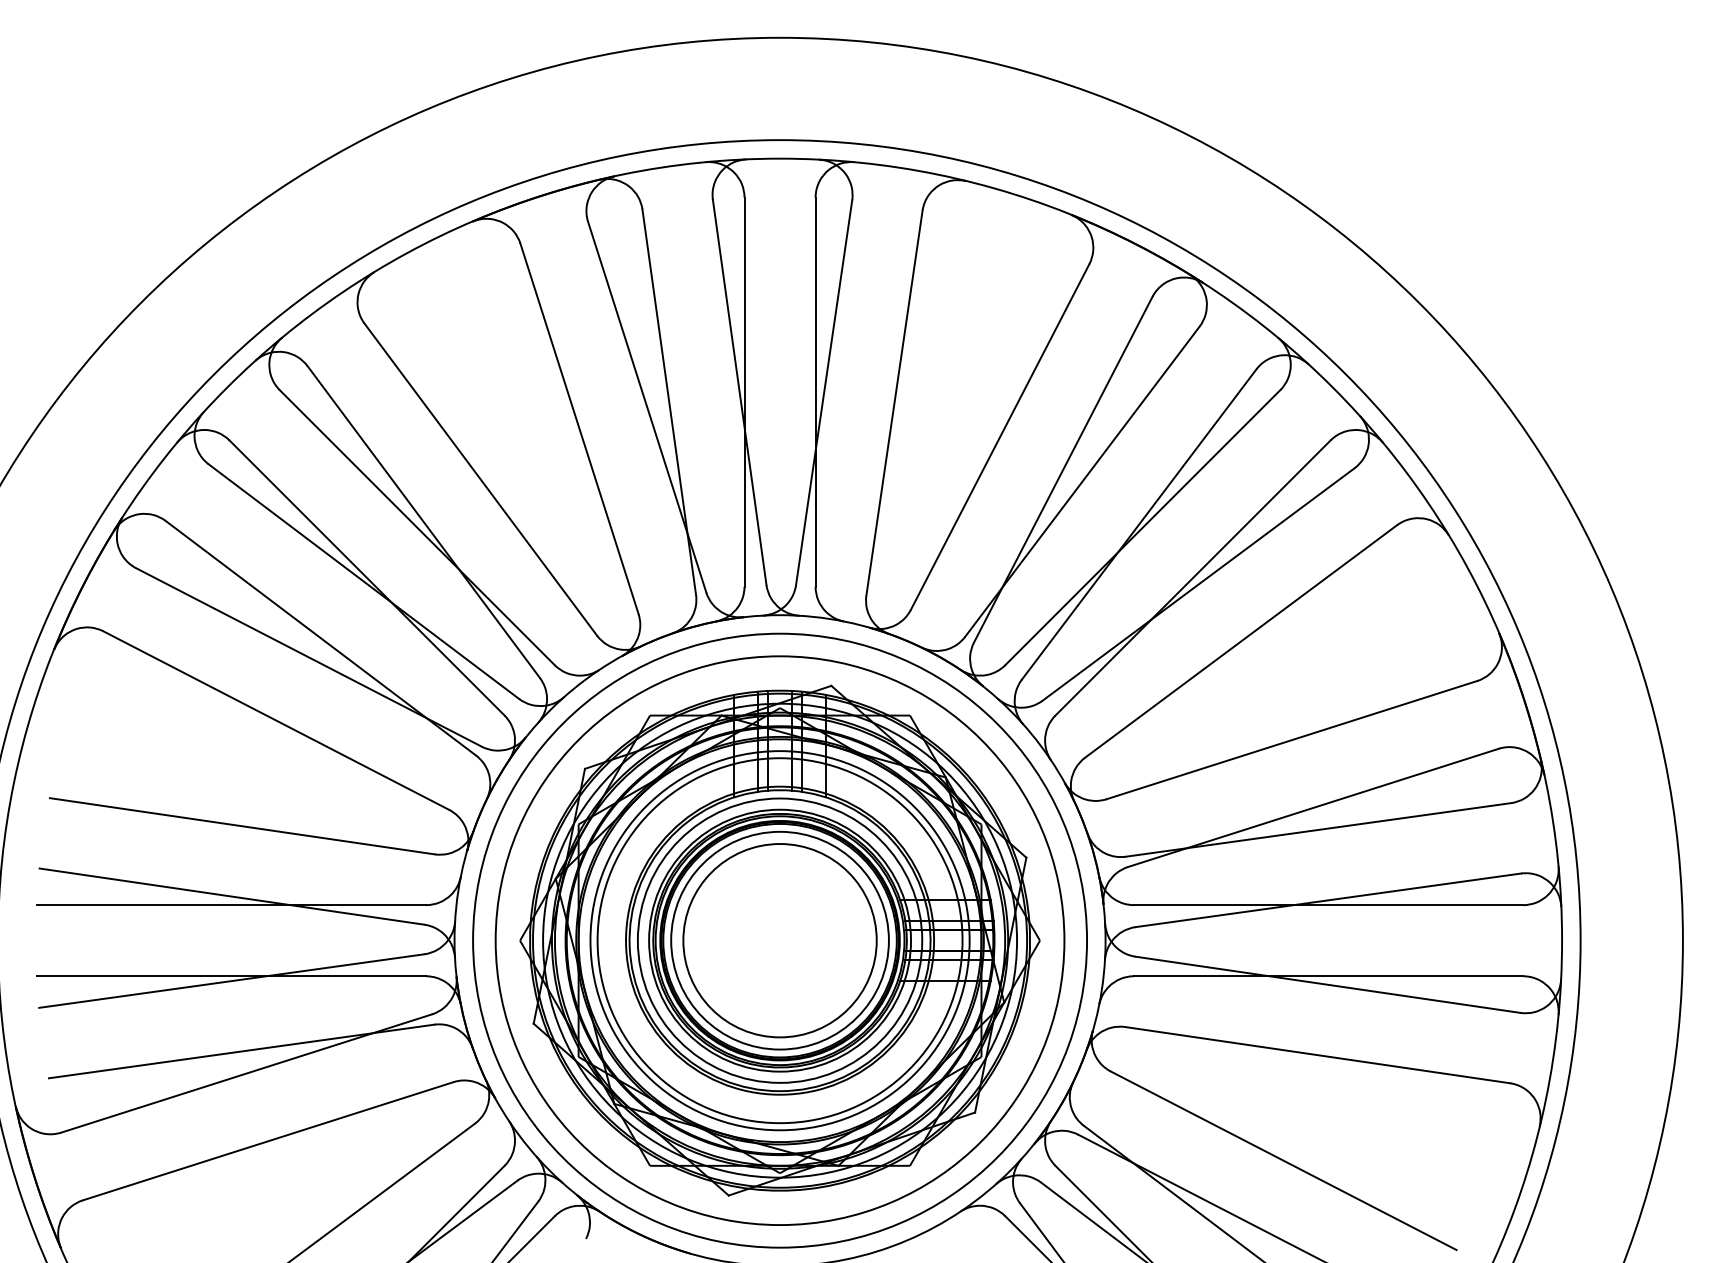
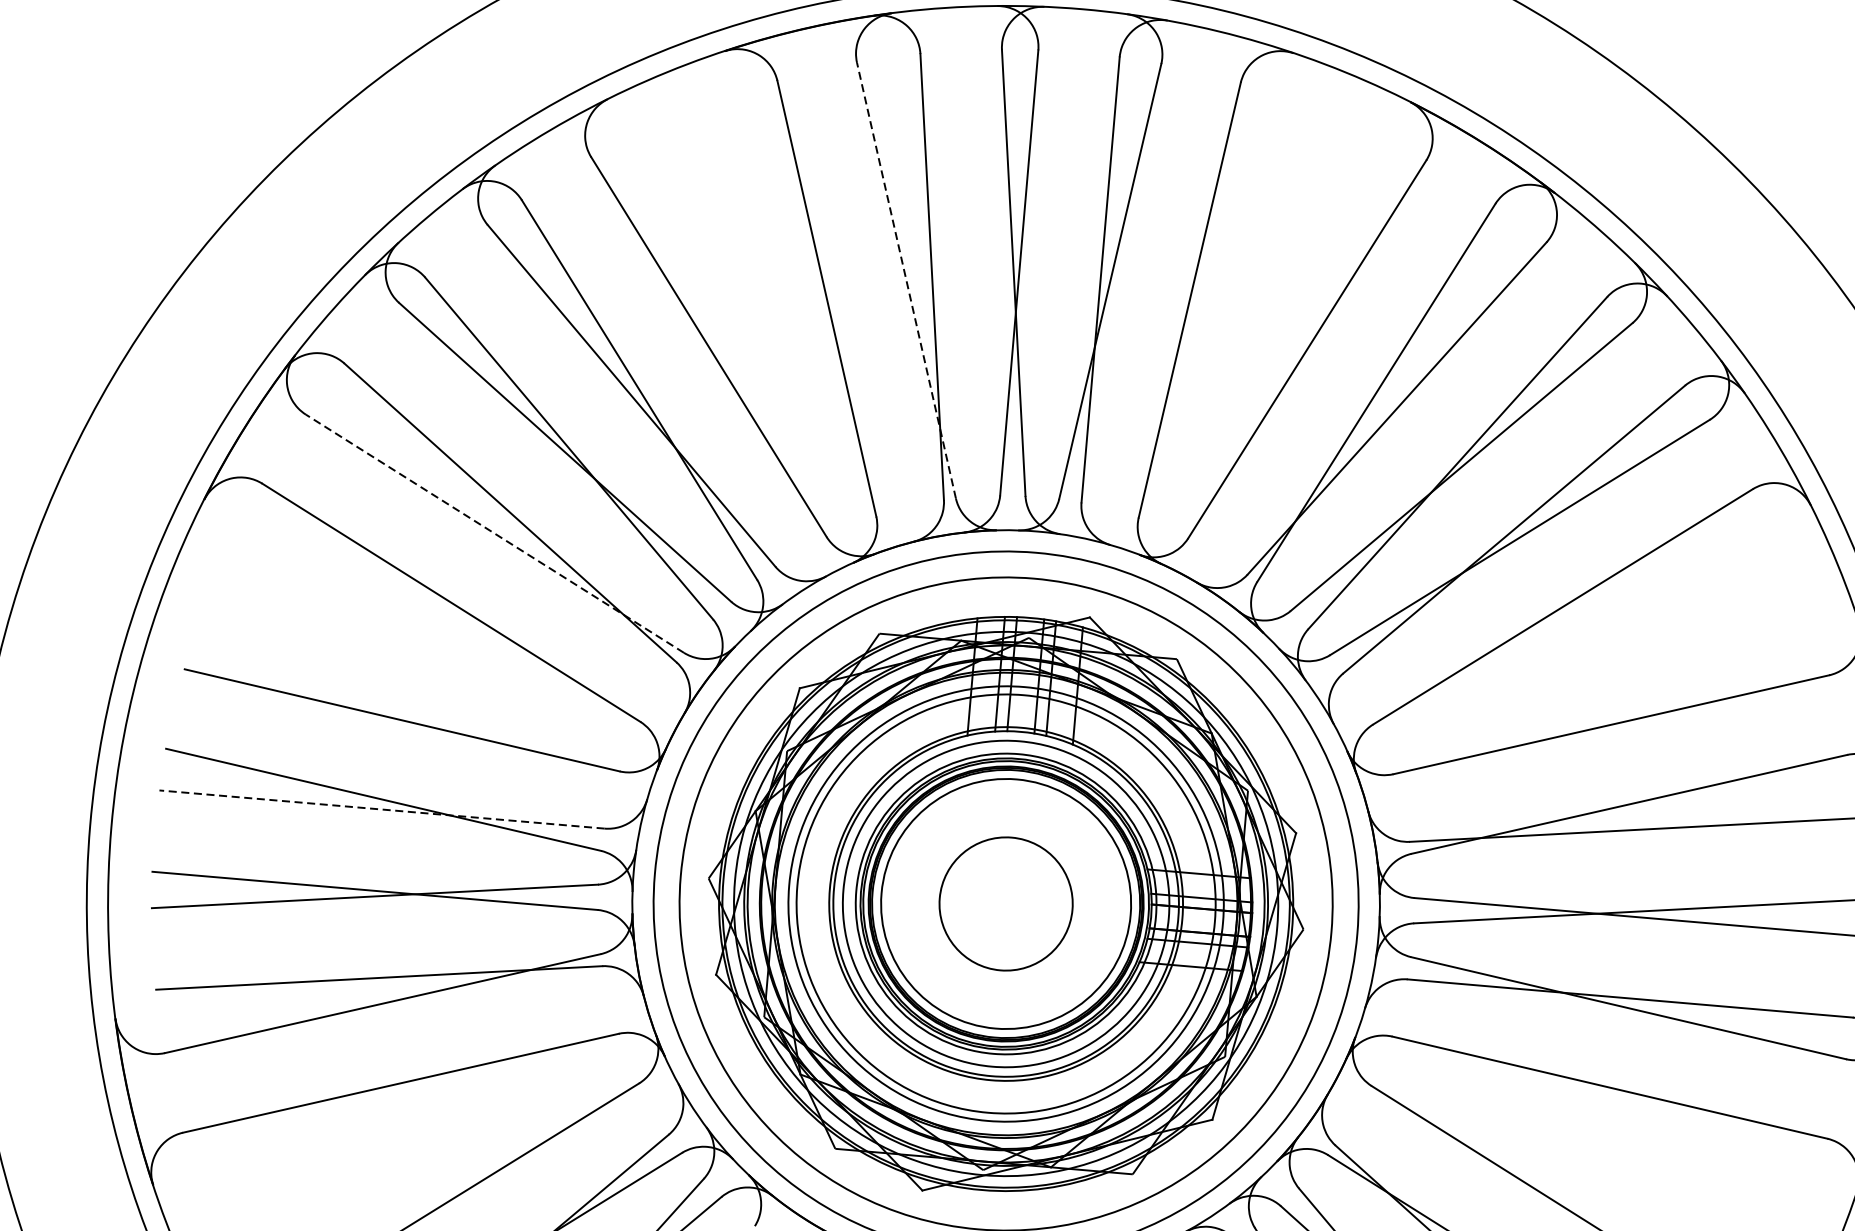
line: (647, 407) -> (906, 280), solid -> dashed
line: (308, 657) -> (494, 533), solid -> dashed
line: (231, 905) -> (381, 809), solid -> dashed
circle: (779, 940) -> (1005, 903), size x0.6

